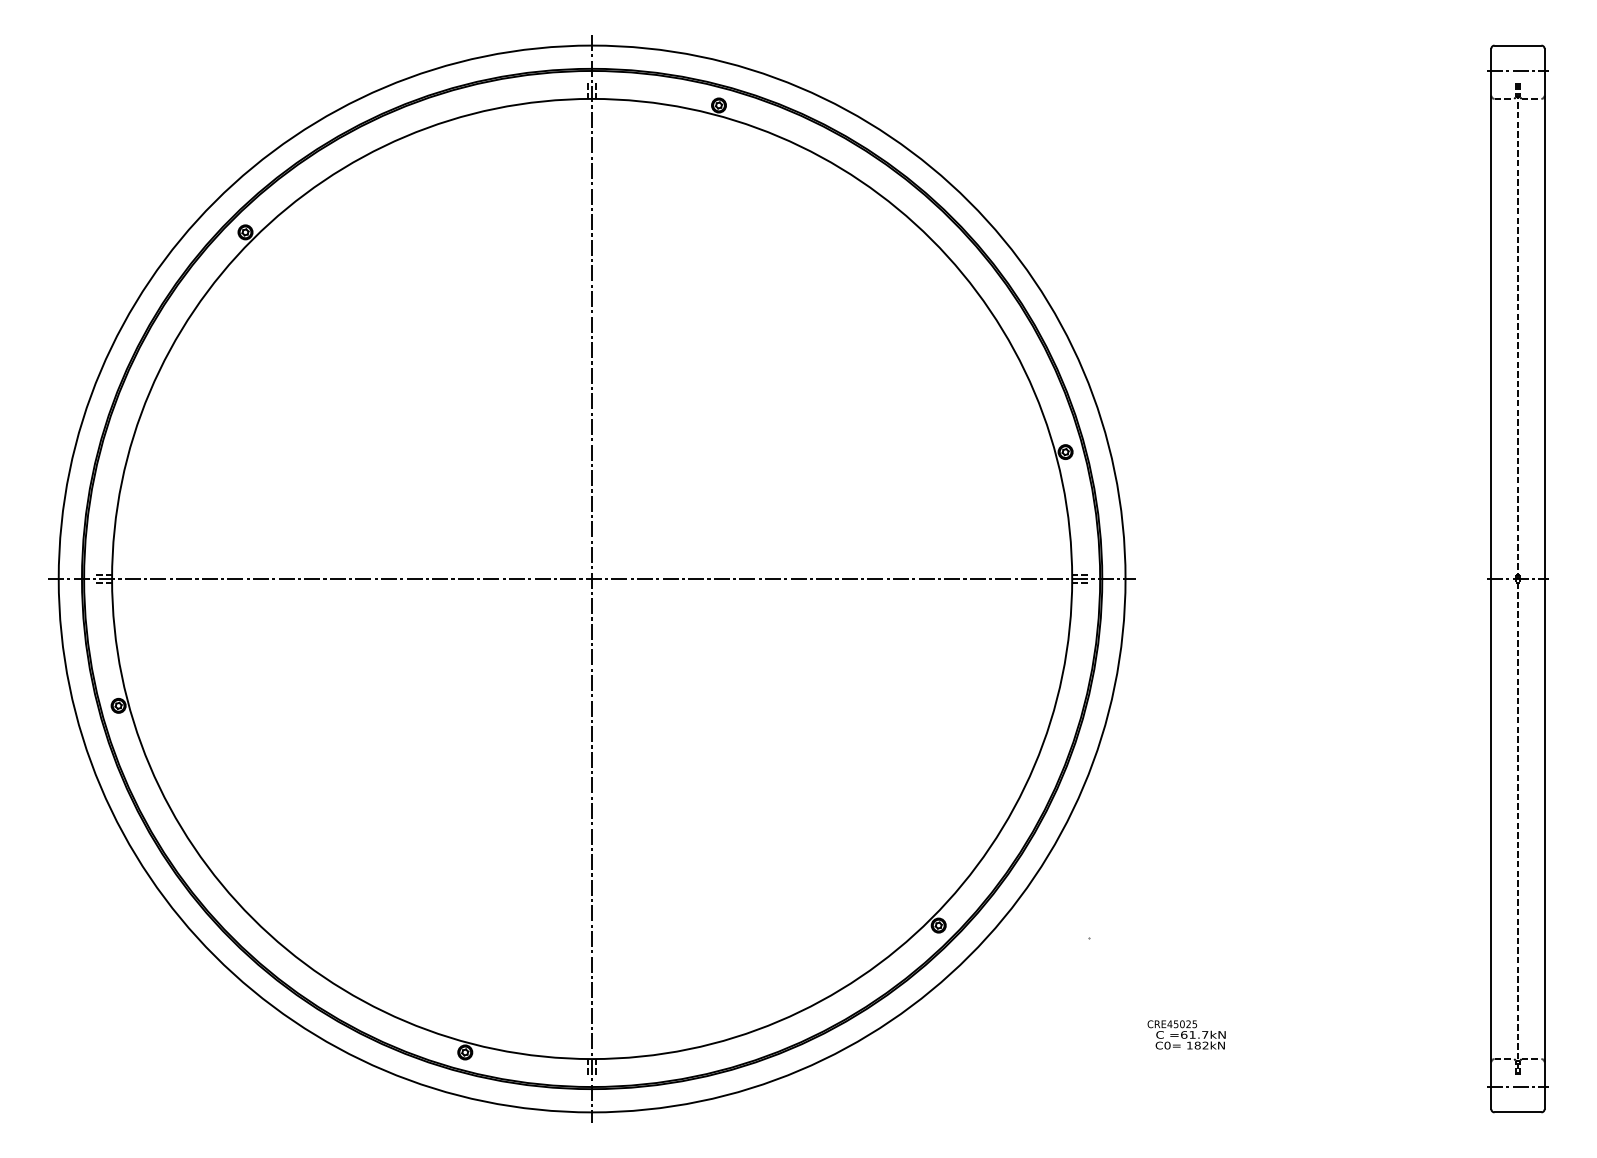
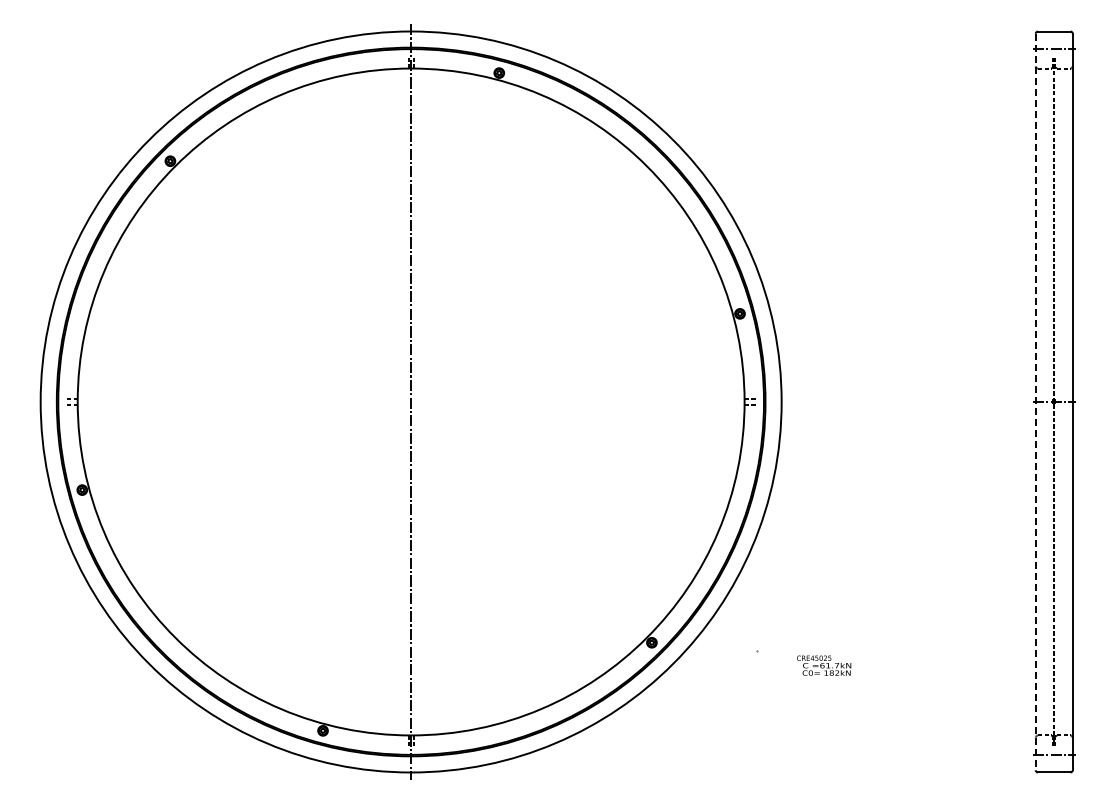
line: (592, 578) -> (411, 401), removed
line: (1490, 579) -> (1035, 402), solid -> dashed
text: (1187, 1034) -> (824, 665), moved

